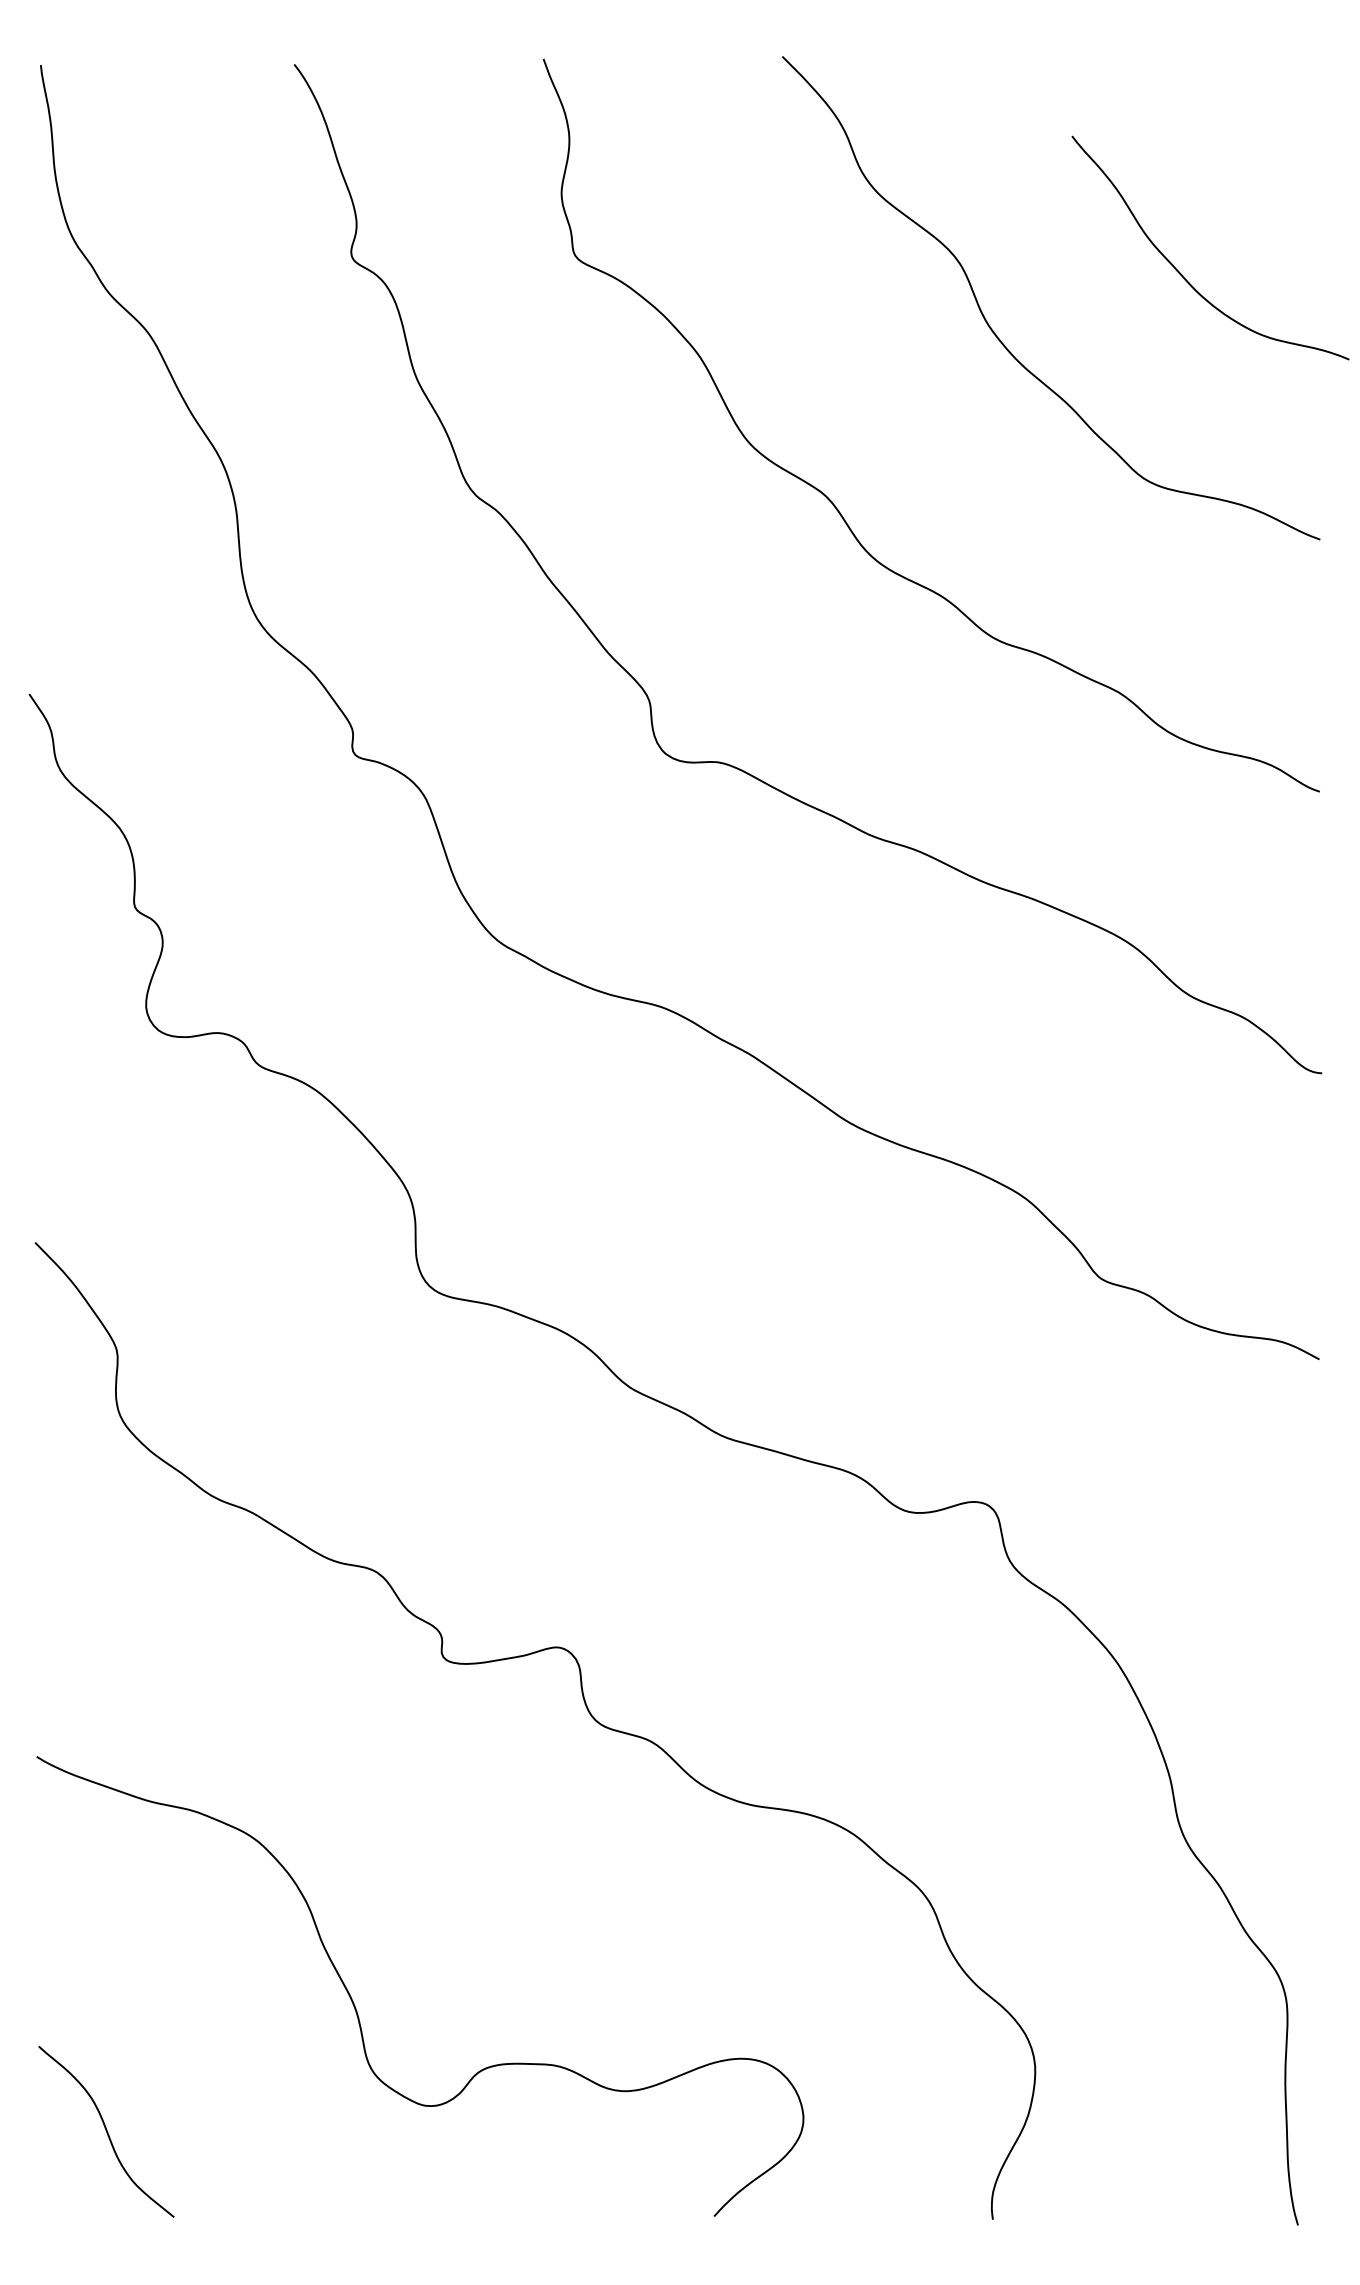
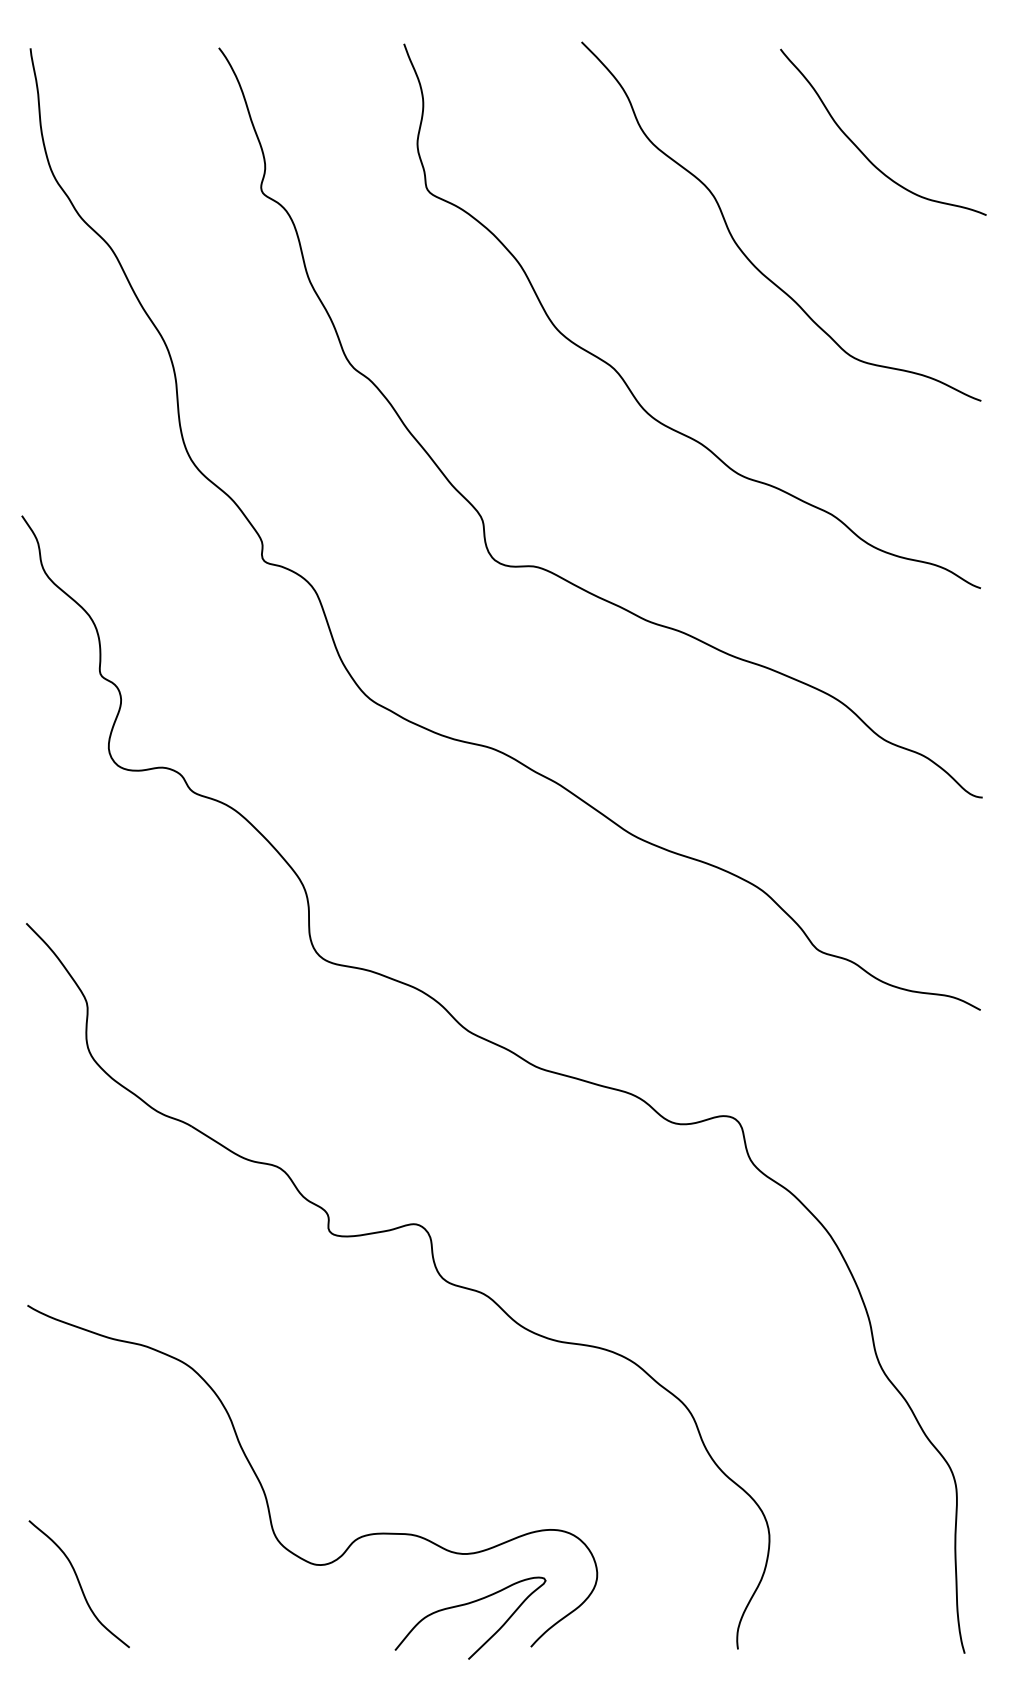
curve: (1182, 274) -> (862, 151), moved
curve: (628, 2159) -> (467, 1604), added

